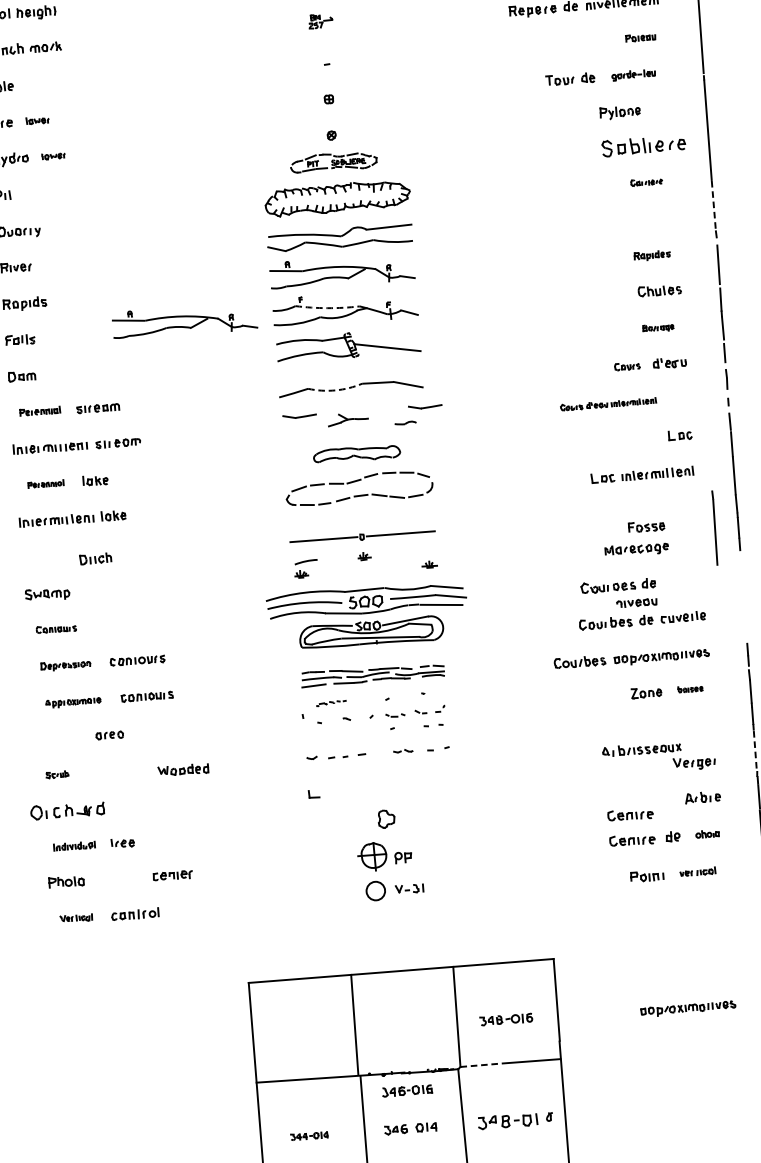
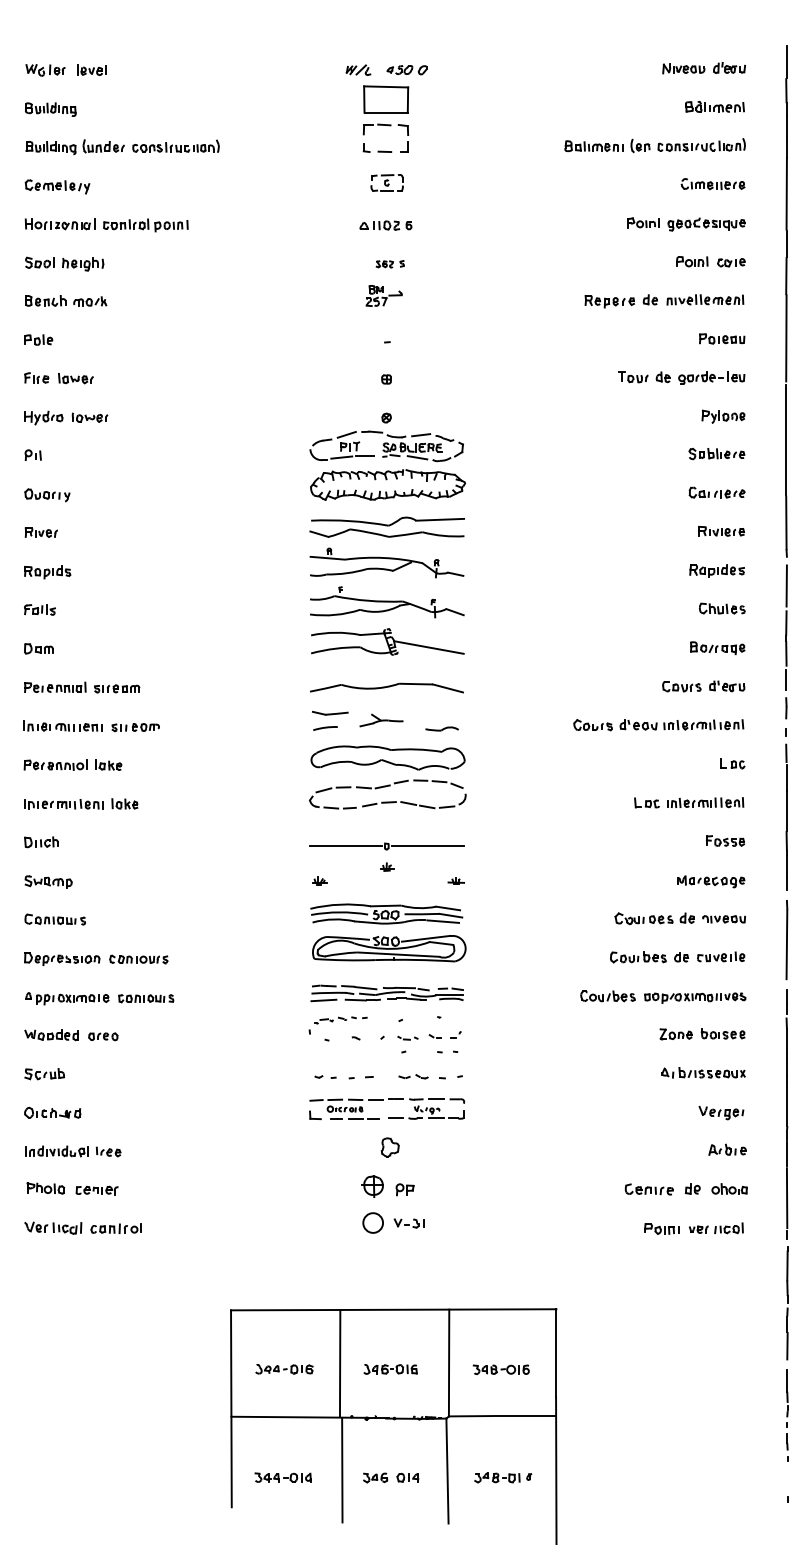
part: (320, 20) -> (383, 295), size x1.43
part: (640, 37) -> (722, 338), size x1.43
part: (633, 74) -> (711, 377), size x1.43
part: (620, 112) -> (723, 416), moved
part: (37, 120) -> (75, 378), size x1.43
part: (643, 145) -> (716, 453), size x0.62
part: (53, 155) -> (89, 417), size x1.43
part: (333, 162) -> (386, 446), size x1.67
part: (646, 182) -> (716, 492), size x1.67
line: (713, 206) -> (786, 523), dashed -> solid
part: (653, 218) -> (721, 531), added
part: (651, 255) -> (716, 570), size x1.43
arc: (327, 307) -> (368, 600), dashed -> solid
part: (184, 320) -> (215, 602), removed
part: (658, 328) -> (717, 648), size x1.67
part: (627, 366) -> (681, 686), size x1.43
arc: (335, 390) -> (370, 688), dashed -> solid
part: (608, 404) -> (658, 725), size x1.67
part: (425, 406) -> (464, 712), removed
part: (40, 410) -> (55, 686), size x1.43
part: (405, 422) -> (441, 728), size x1.43
part: (356, 453) -> (387, 757), size x1.67
part: (45, 483) -> (55, 764), size x1.67
part: (646, 526) -> (725, 840), moved
line: (714, 528) -> (786, 940), moved
part: (637, 549) -> (711, 881), moved
part: (95, 559) -> (41, 842), moved
line: (306, 562) -> (325, 728), moved
part: (366, 599) -> (386, 913), size x0.71
part: (636, 603) -> (723, 919), moved
part: (55, 629) -> (54, 919), size x1.43
part: (65, 665) -> (62, 958), size x1.43
part: (689, 688) -> (722, 1033), size x1.67
part: (73, 702) -> (67, 998), size x1.43
part: (330, 703) -> (340, 1020), size x1.67
part: (641, 748) -> (703, 1072), moved
part: (403, 750) -> (413, 1076), size x1.43
line: (754, 751) -> (786, 1105), dashed -> solid
part: (320, 757) -> (325, 1076), size x0.71
part: (183, 770) -> (51, 1035), moved
part: (57, 775) -> (44, 1074), size x1.67
part: (376, 775) -> (383, 1100), added
part: (67, 810) -> (52, 1112), size x0.71
part: (629, 814) -> (648, 1162), removed
part: (707, 833) -> (729, 1188), size x1.43
part: (73, 846) -> (56, 1151), size x1.43
part: (372, 856) -> (372, 1186), size x0.71
part: (698, 871) -> (716, 1228), size x1.43
part: (172, 875) -> (96, 1190), moved
part: (76, 917) -> (53, 1227), size x1.67
part: (688, 1008) -> (695, 1372), removed
part: (303, 1034) -> (284, 1369), added
line: (480, 1065) -> (470, 1416), dashed -> solid
part: (407, 1090) -> (390, 1369), moved
part: (515, 1120) -> (503, 1477), size x0.71
part: (308, 1135) -> (282, 1477), size x1.43

